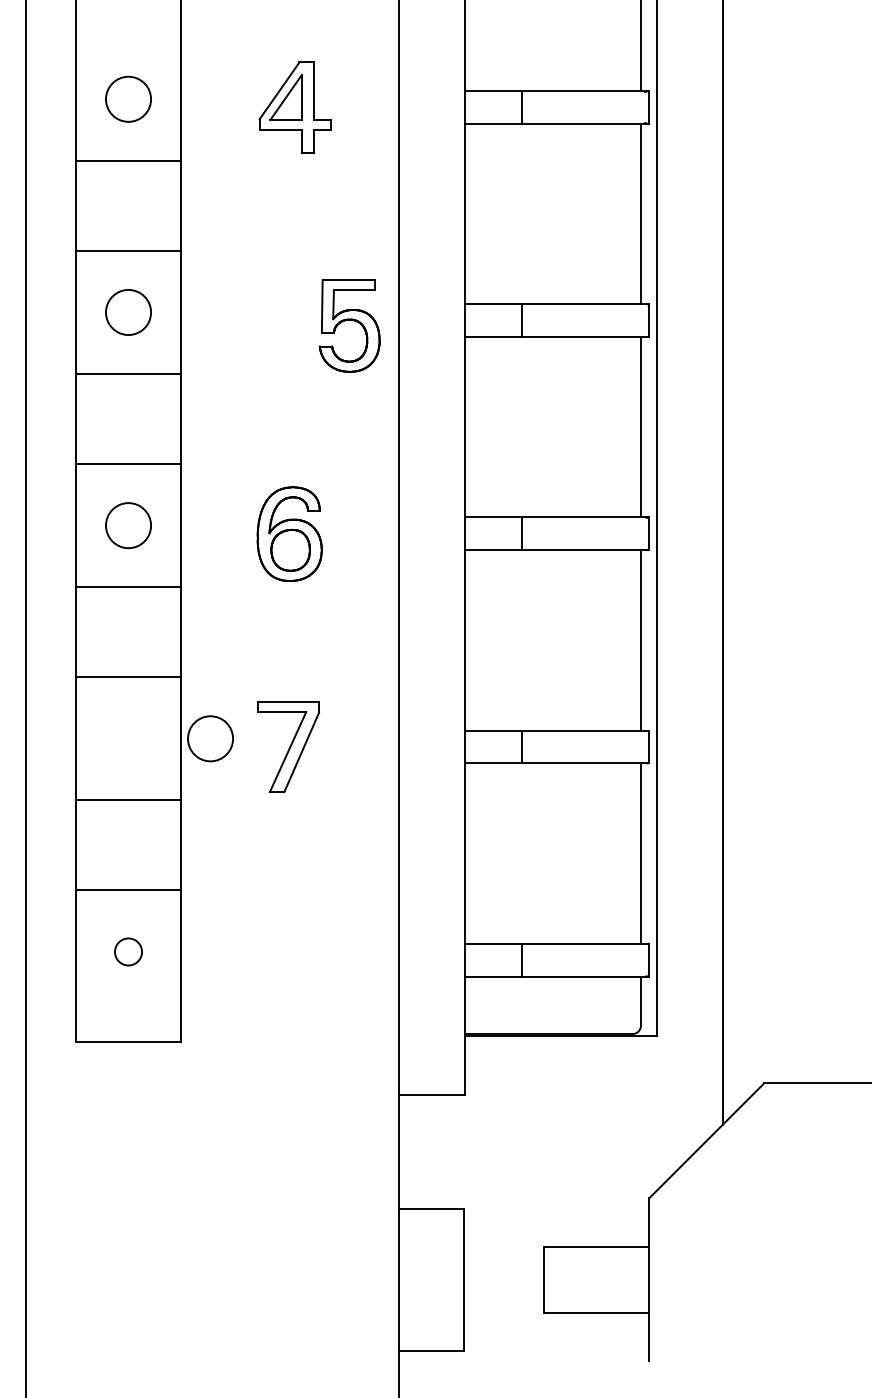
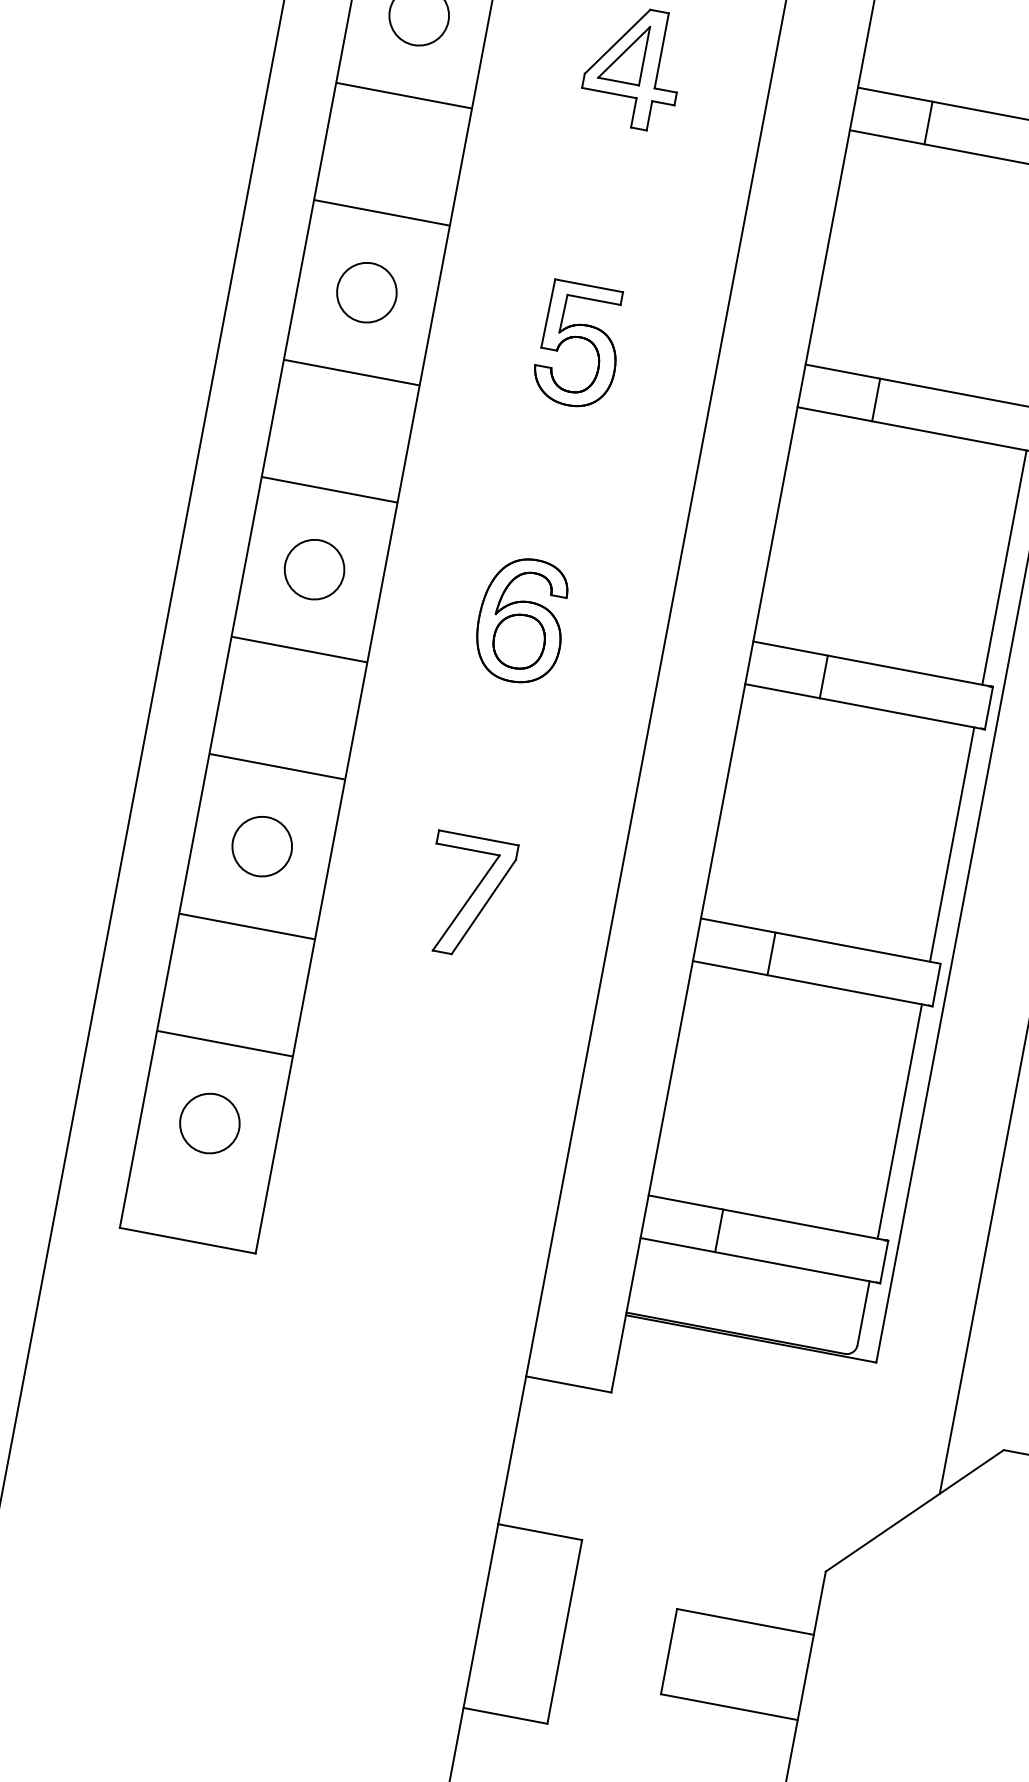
part: (349, 325) -> (578, 344), moved
circle: (210, 738) -> (262, 846), moved
circle: (128, 951) -> (209, 1122), size x1.67

